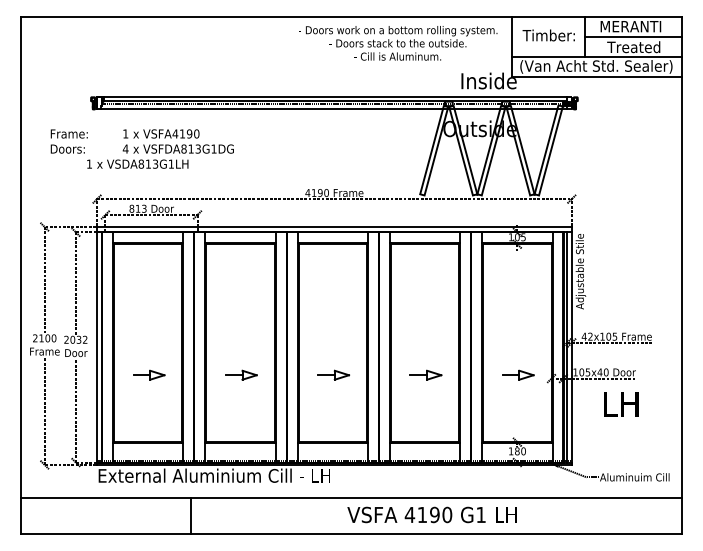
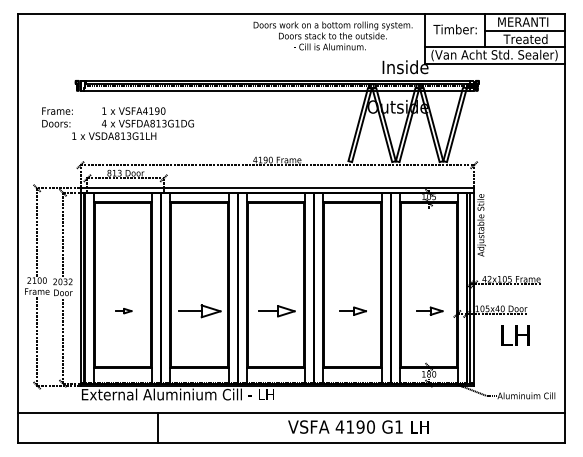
part: (149, 374) -> (124, 310), size x0.6
part: (241, 374) -> (200, 310), size x1.6
part: (333, 374) -> (276, 310), size x1.4

